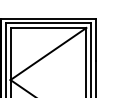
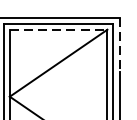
line: (48, 27) -> (58, 29), solid -> dashed
line: (95, 40) -> (119, 45), solid -> dashed

